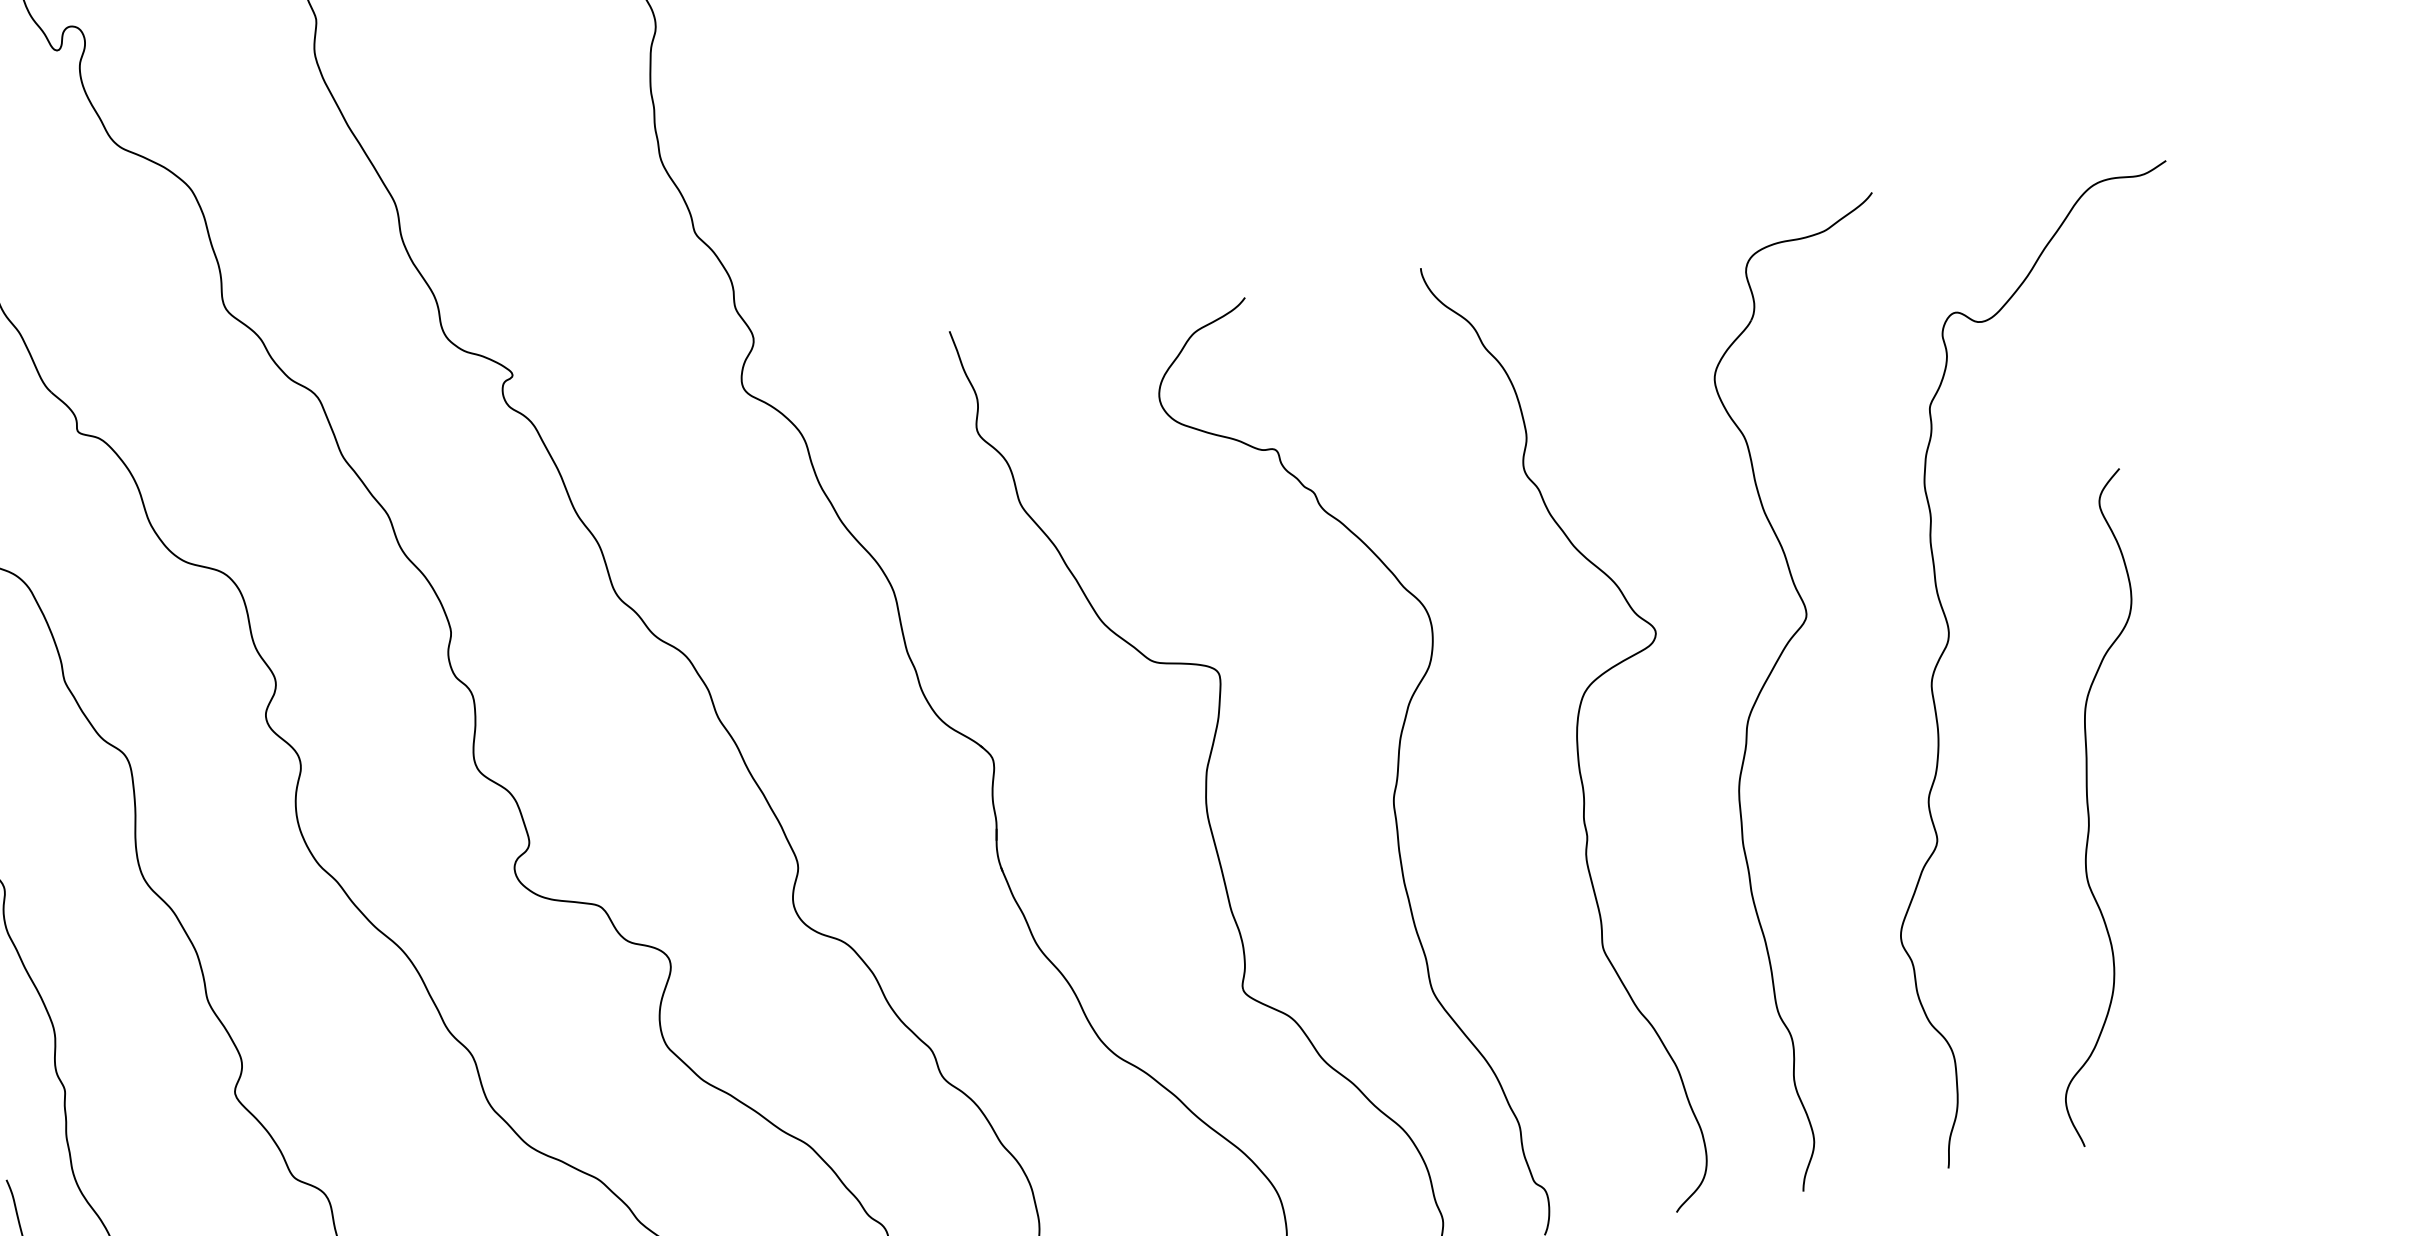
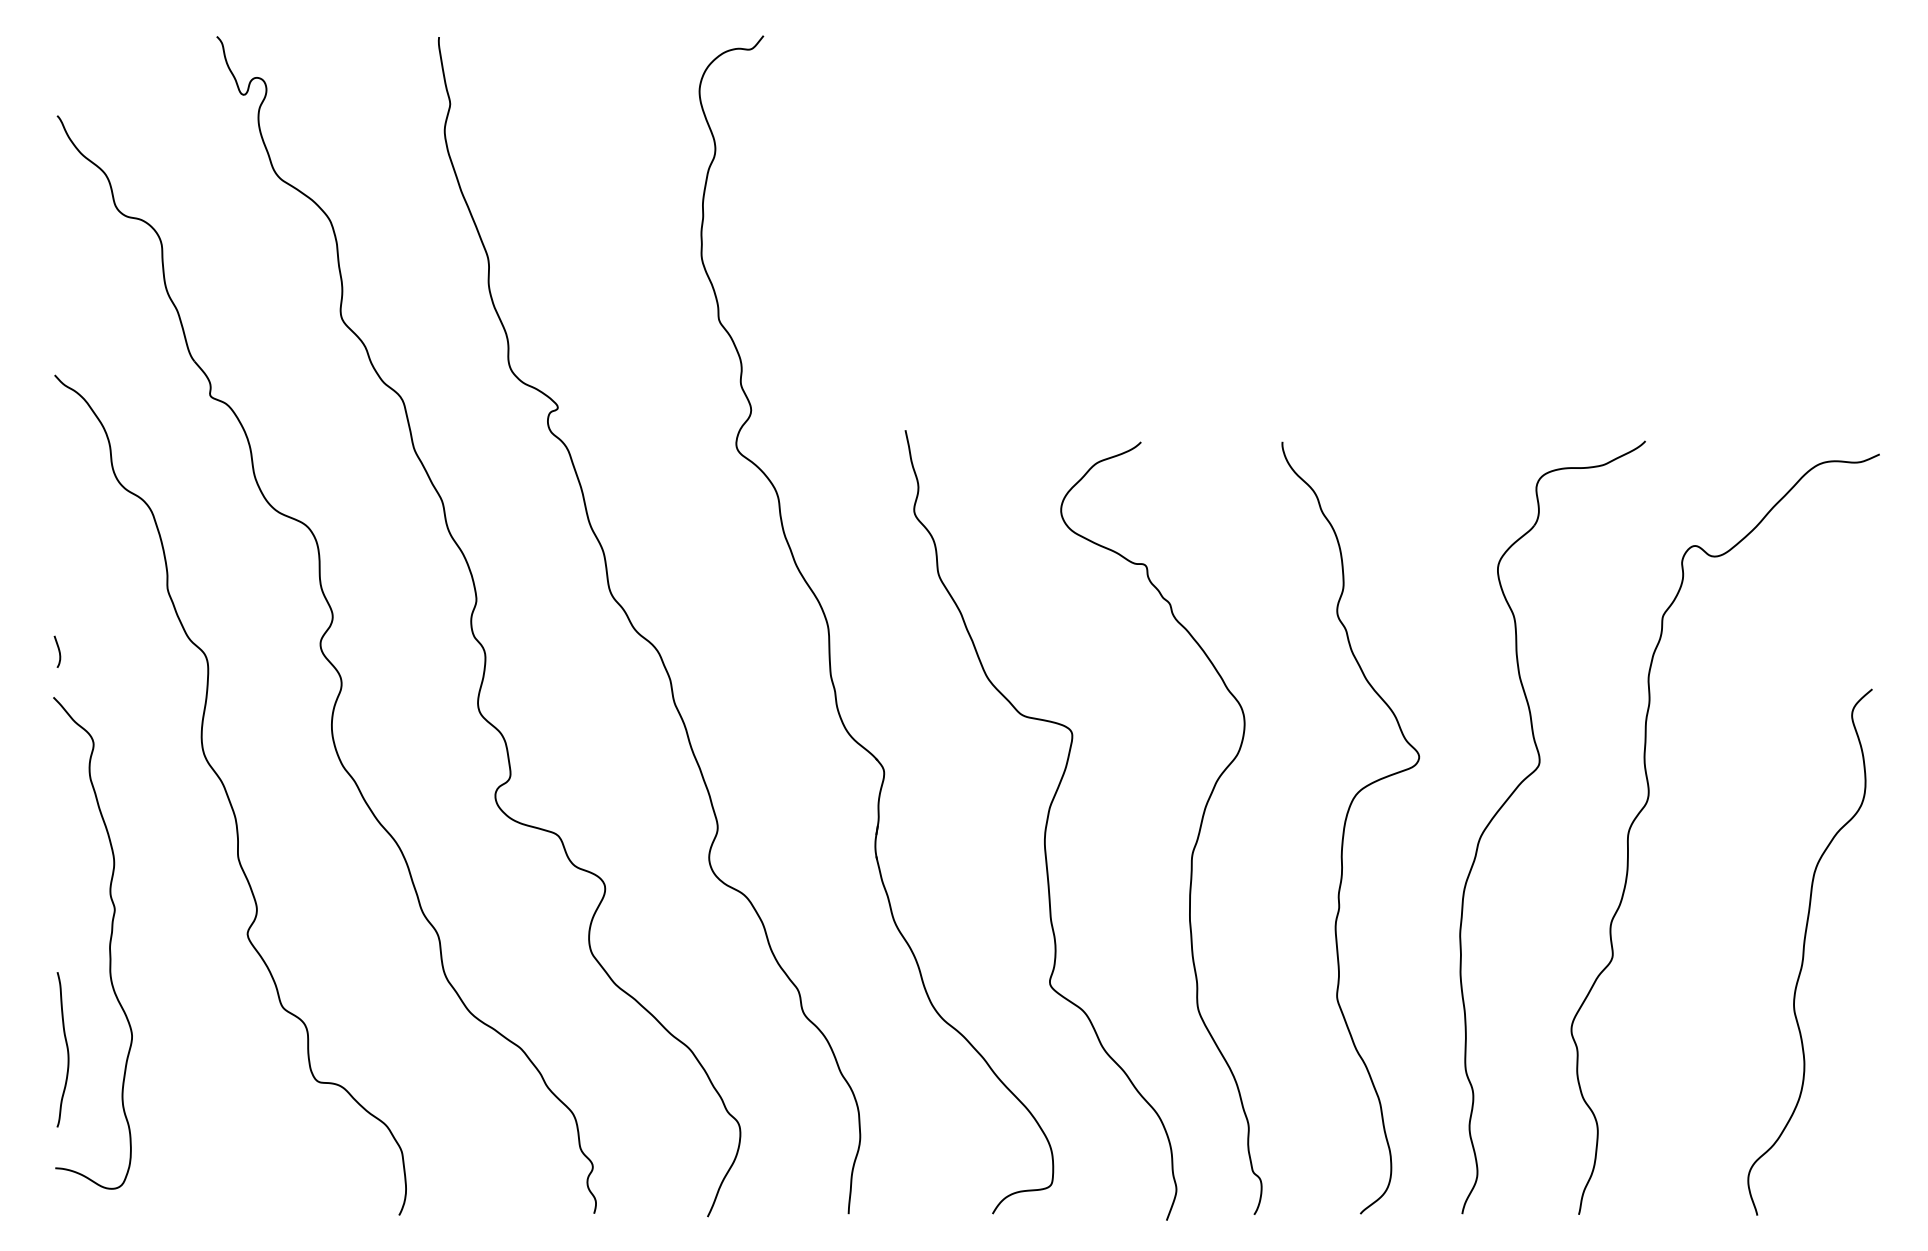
curve: (2089, 808) -> (1804, 951), moved

